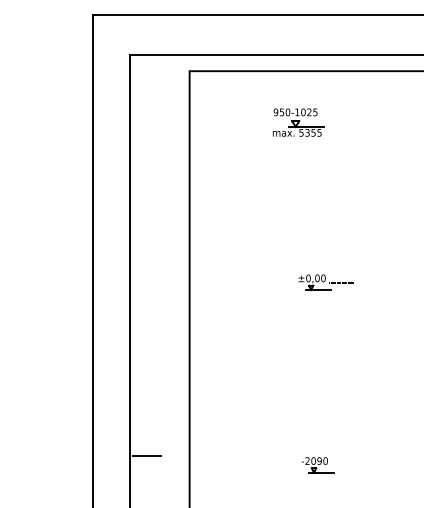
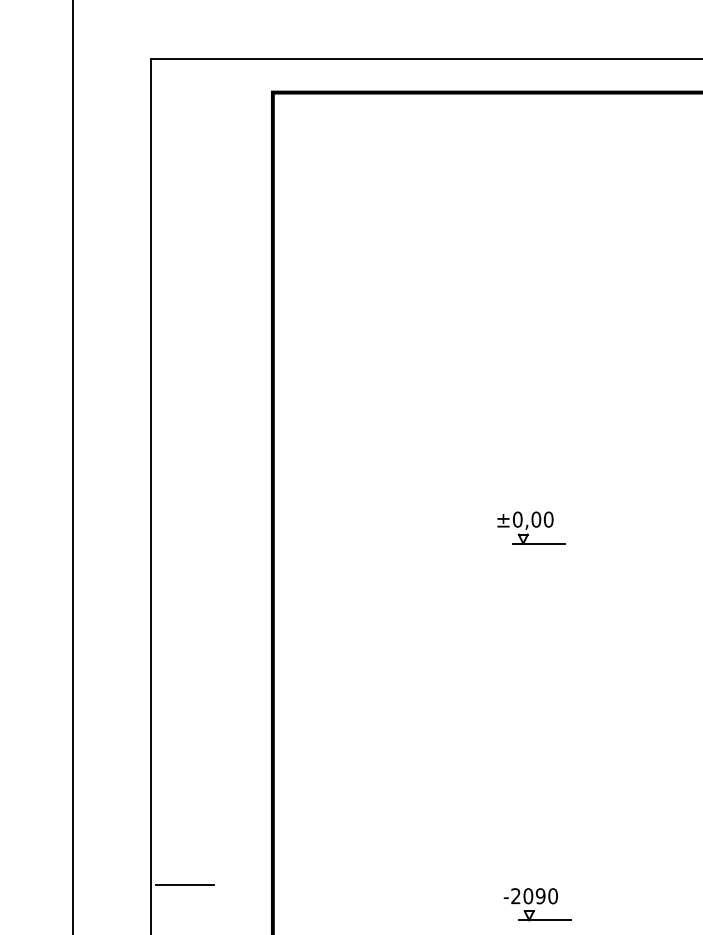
part: (298, 122) -> (497, 198), removed
line: (341, 283) -> (585, 530), removed

